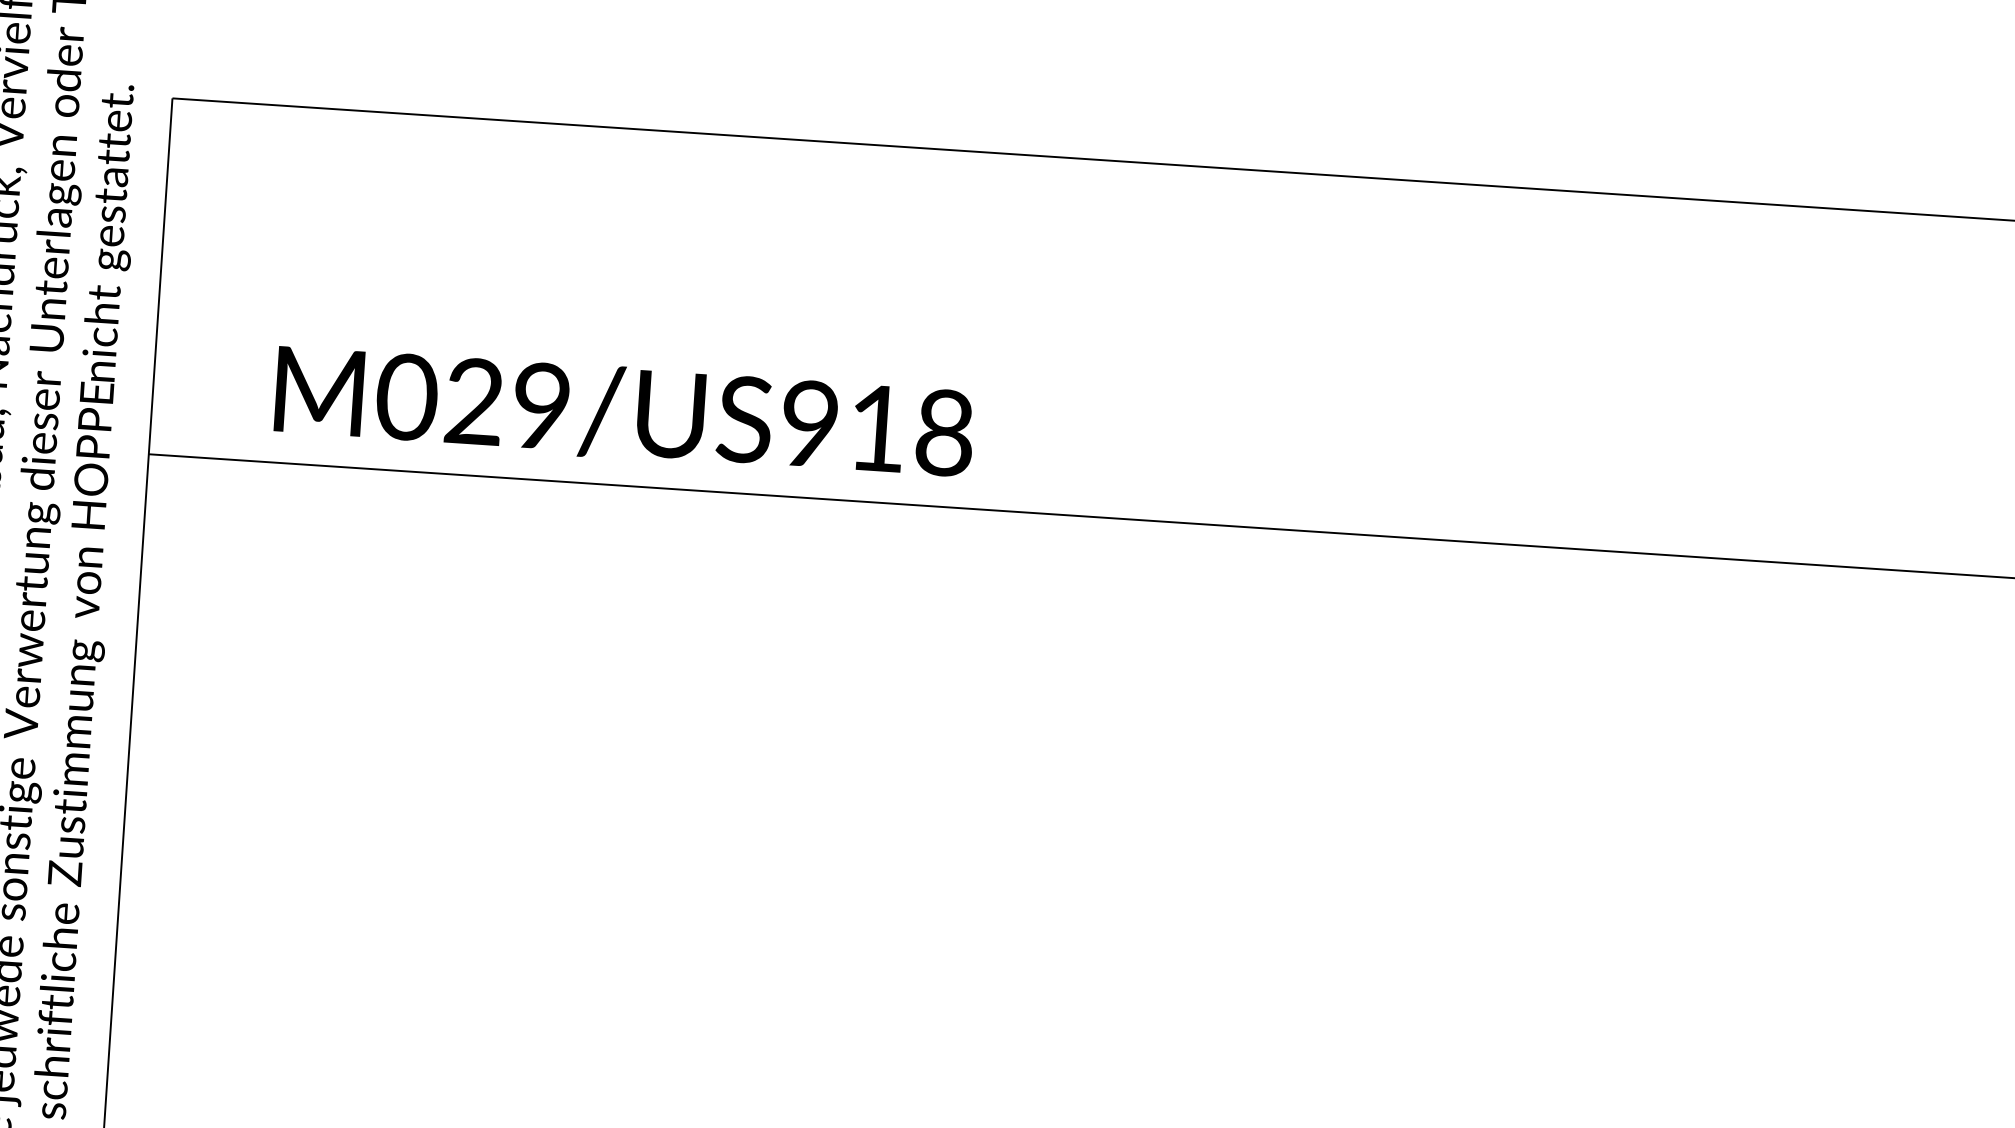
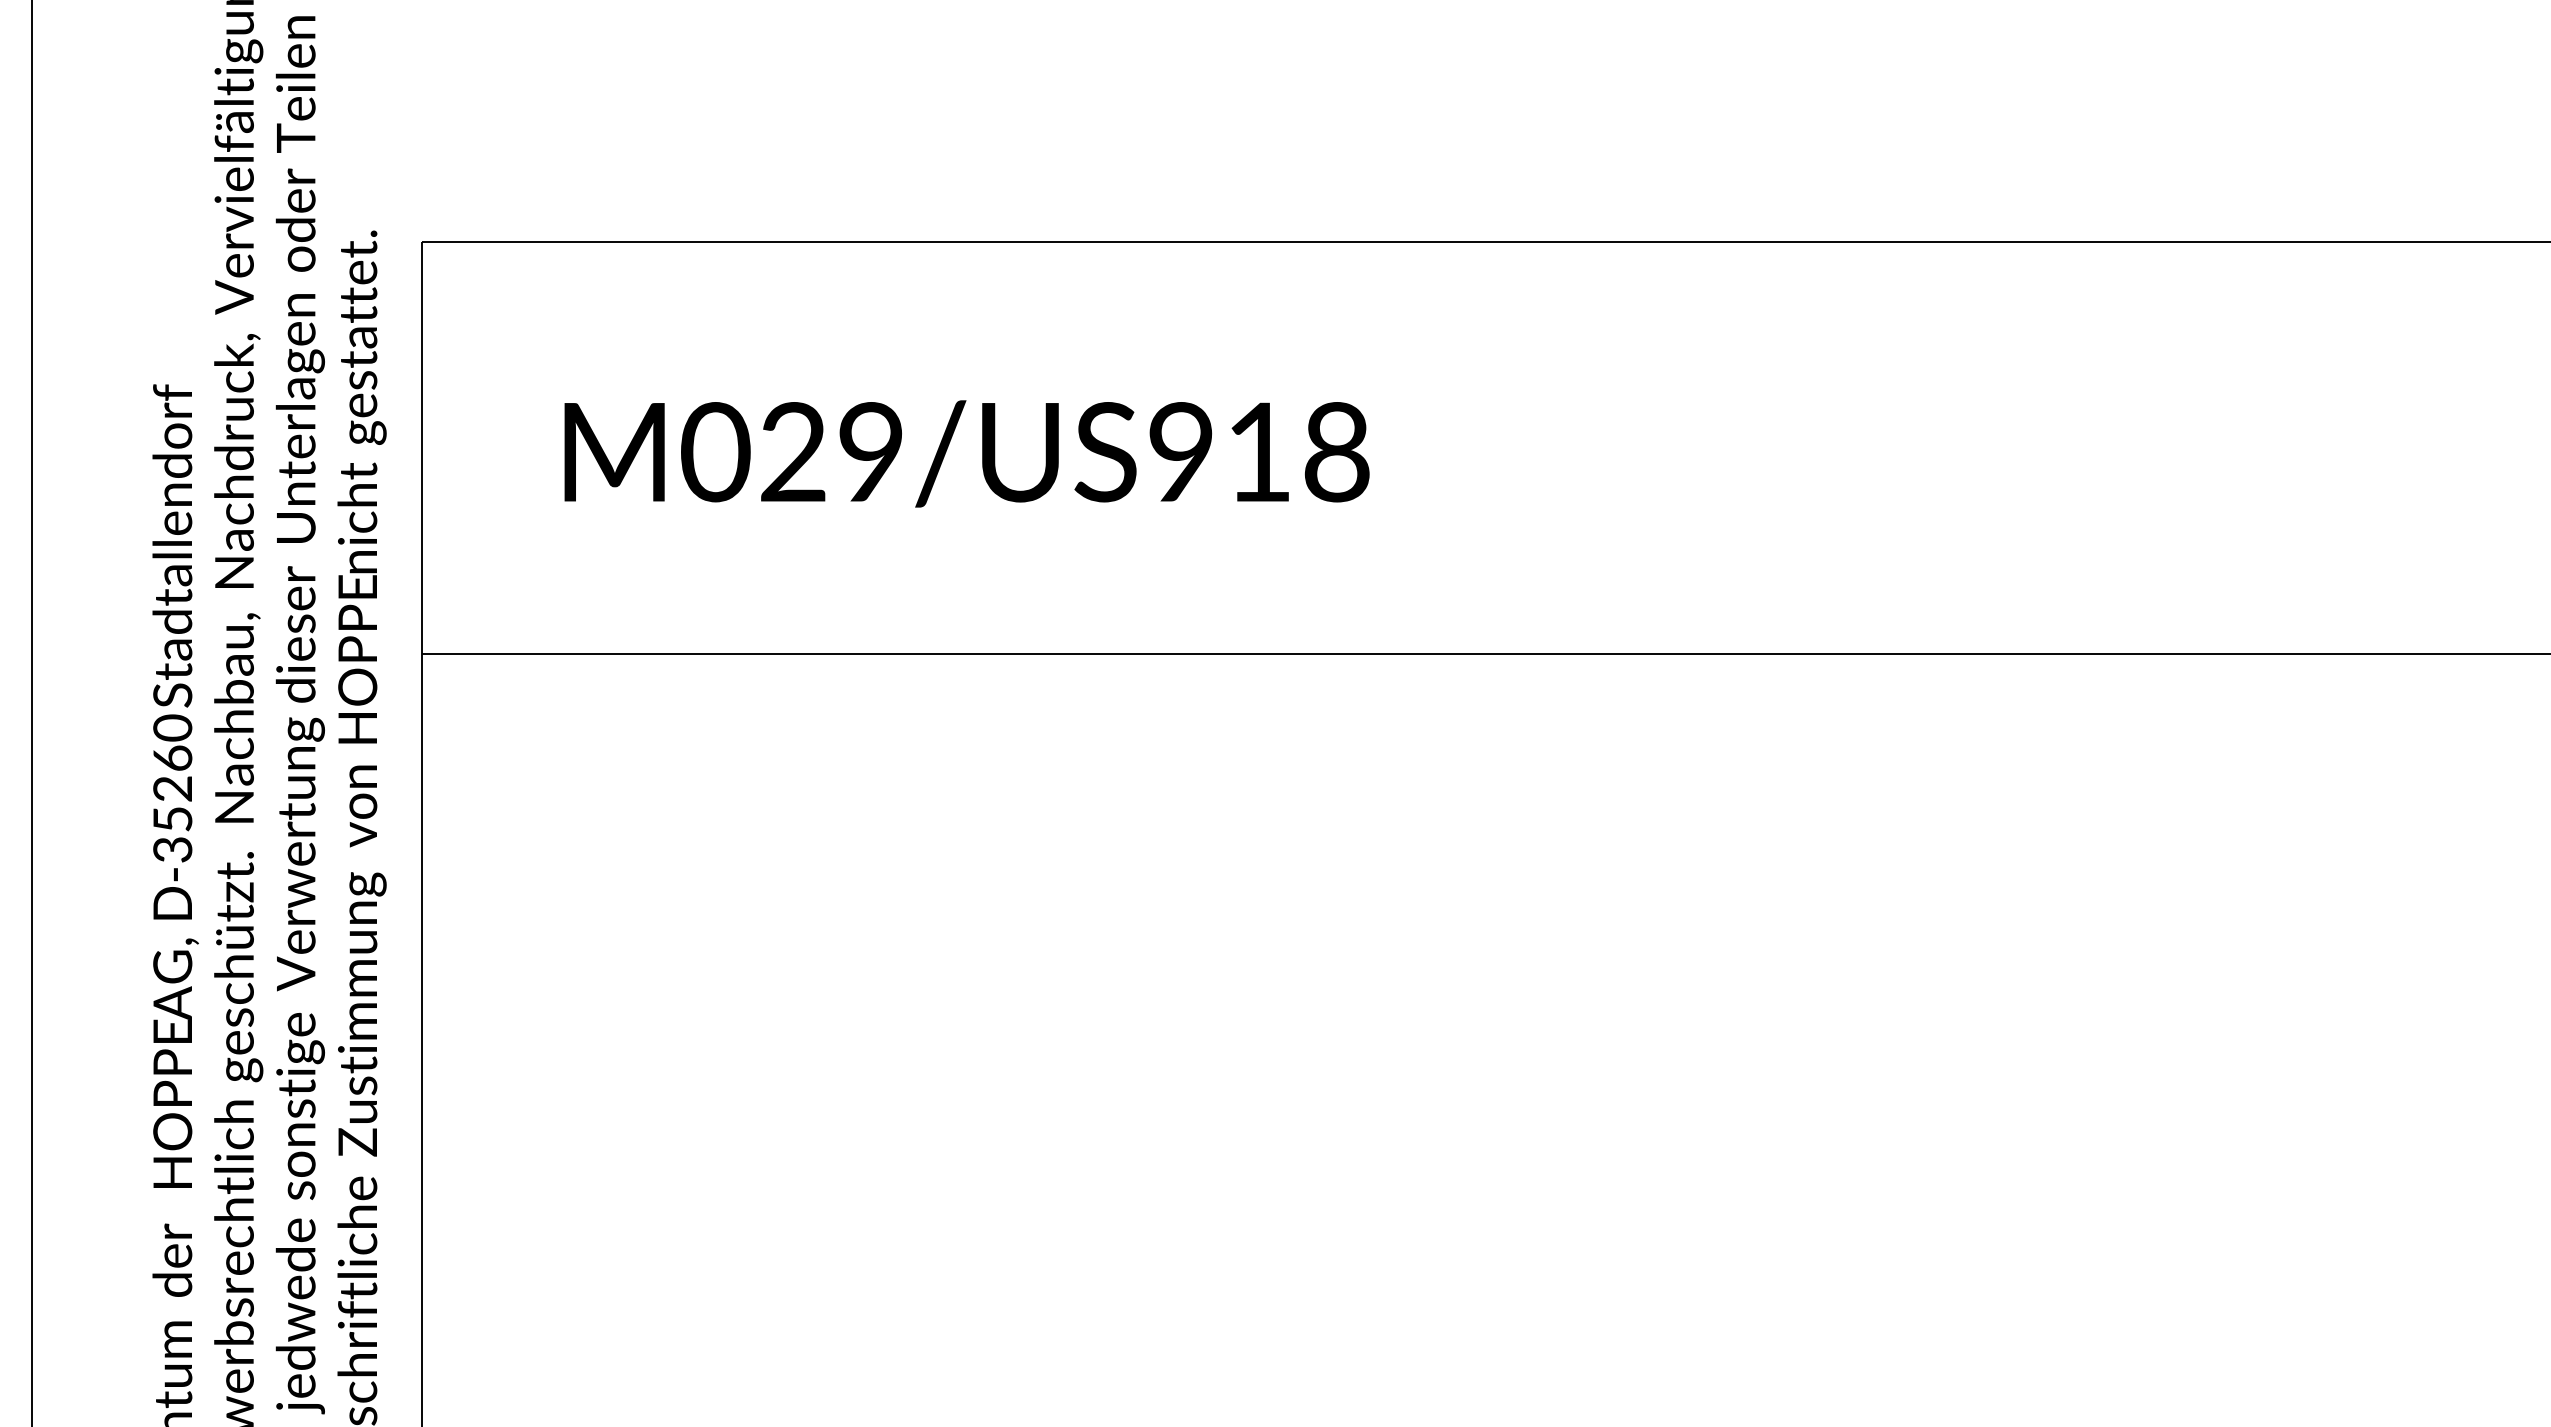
text: (624, 412) -> (966, 453), moved

